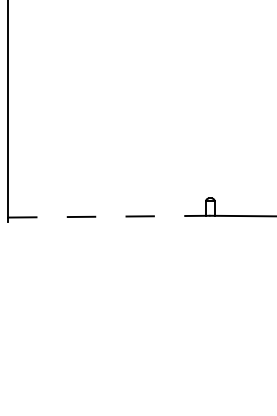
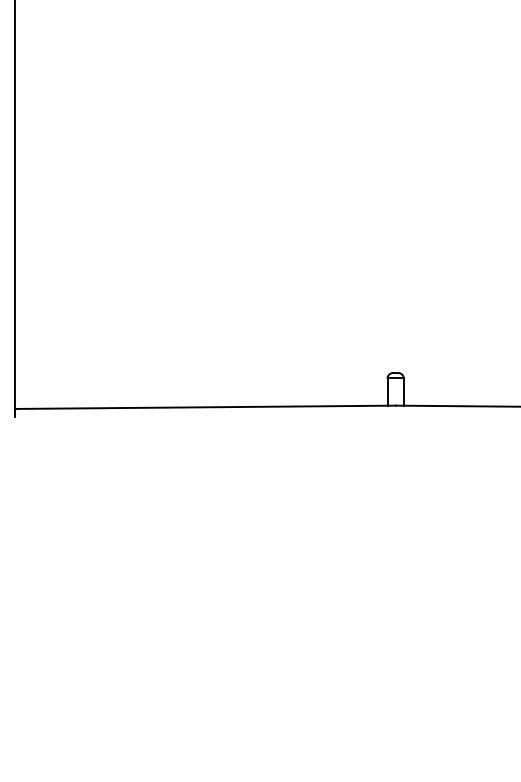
line: (109, 216) -> (205, 406), dashed -> solid

